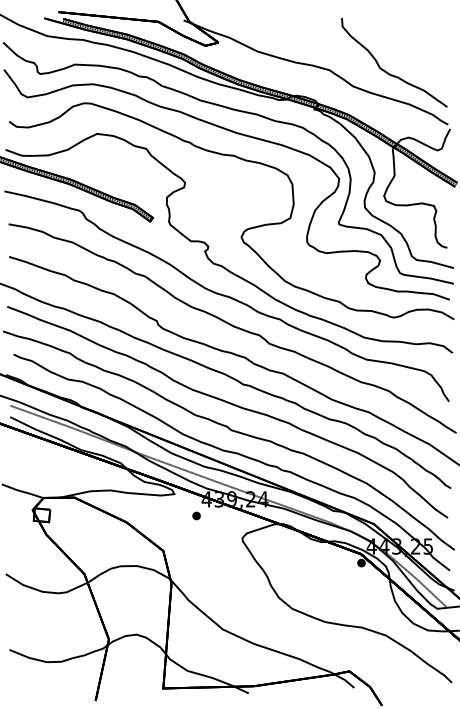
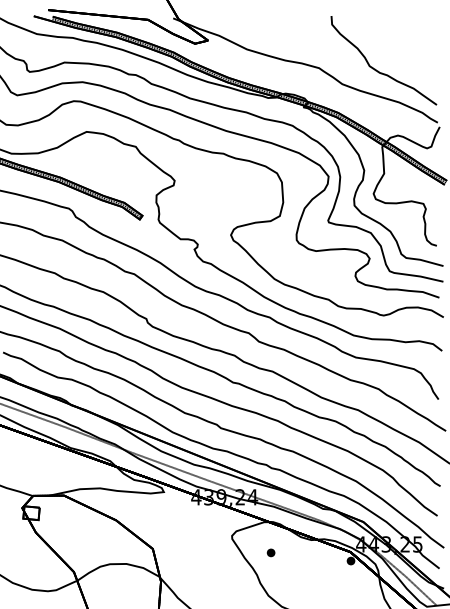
part: (196, 515) -> (271, 552), moved

